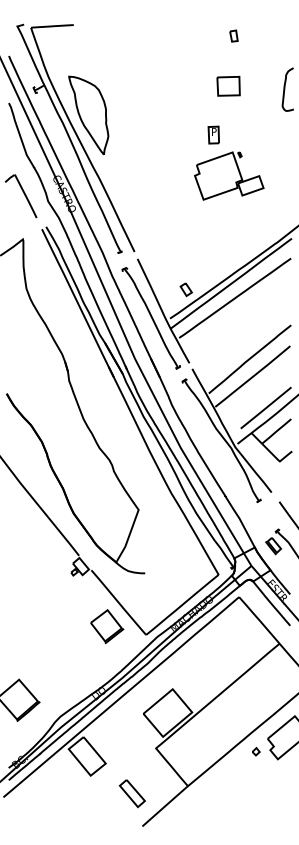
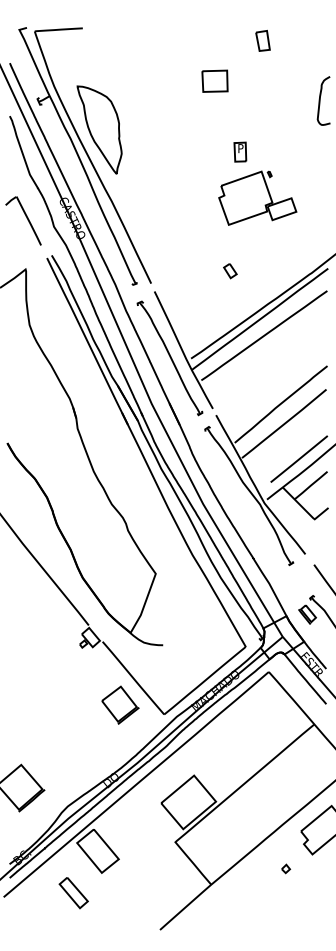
part: (233, 35) -> (262, 40), size x1.6
part: (228, 85) -> (214, 80), moved
part: (186, 290) -> (230, 271), moved
part: (256, 751) -> (286, 868), moved
part: (132, 794) -> (73, 893), moved

